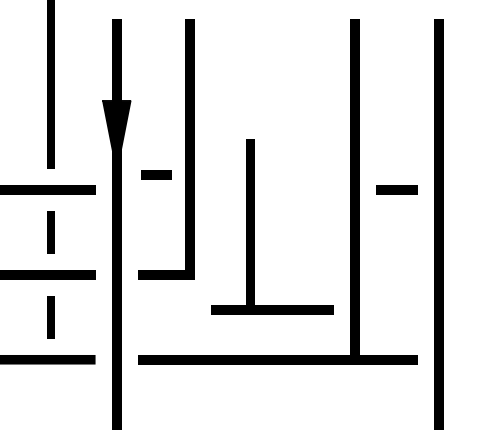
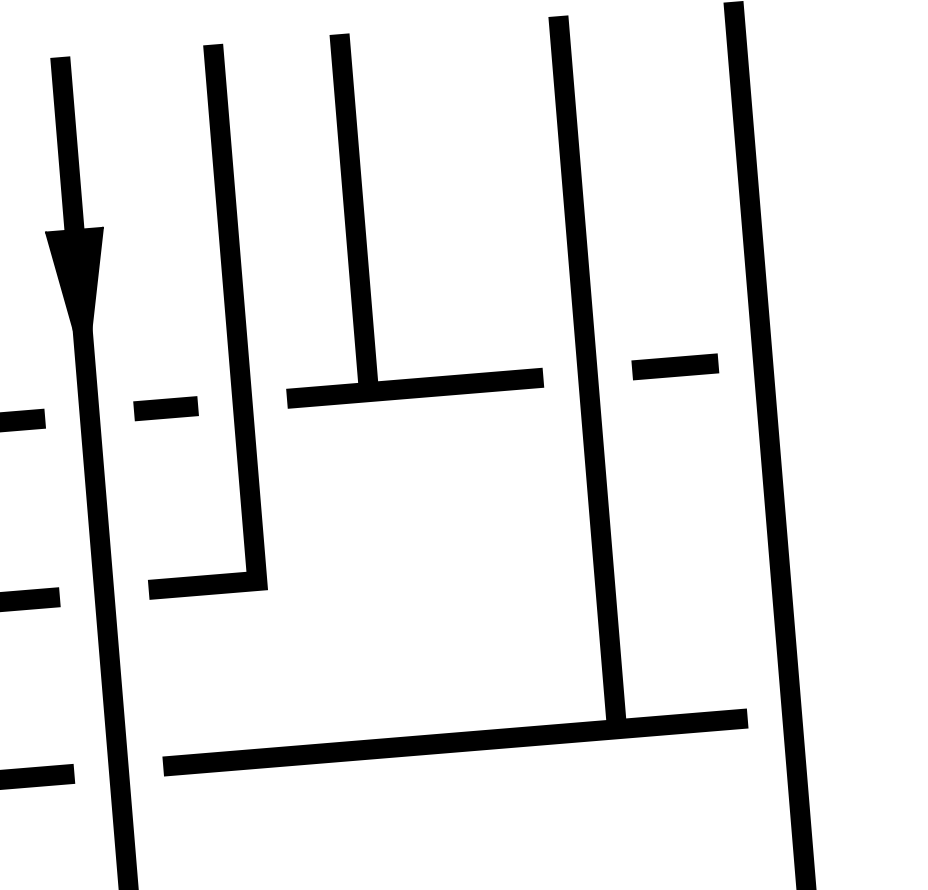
line: (156, 174) -> (166, 407), moved
part: (254, 226) -> (363, 217), moved

